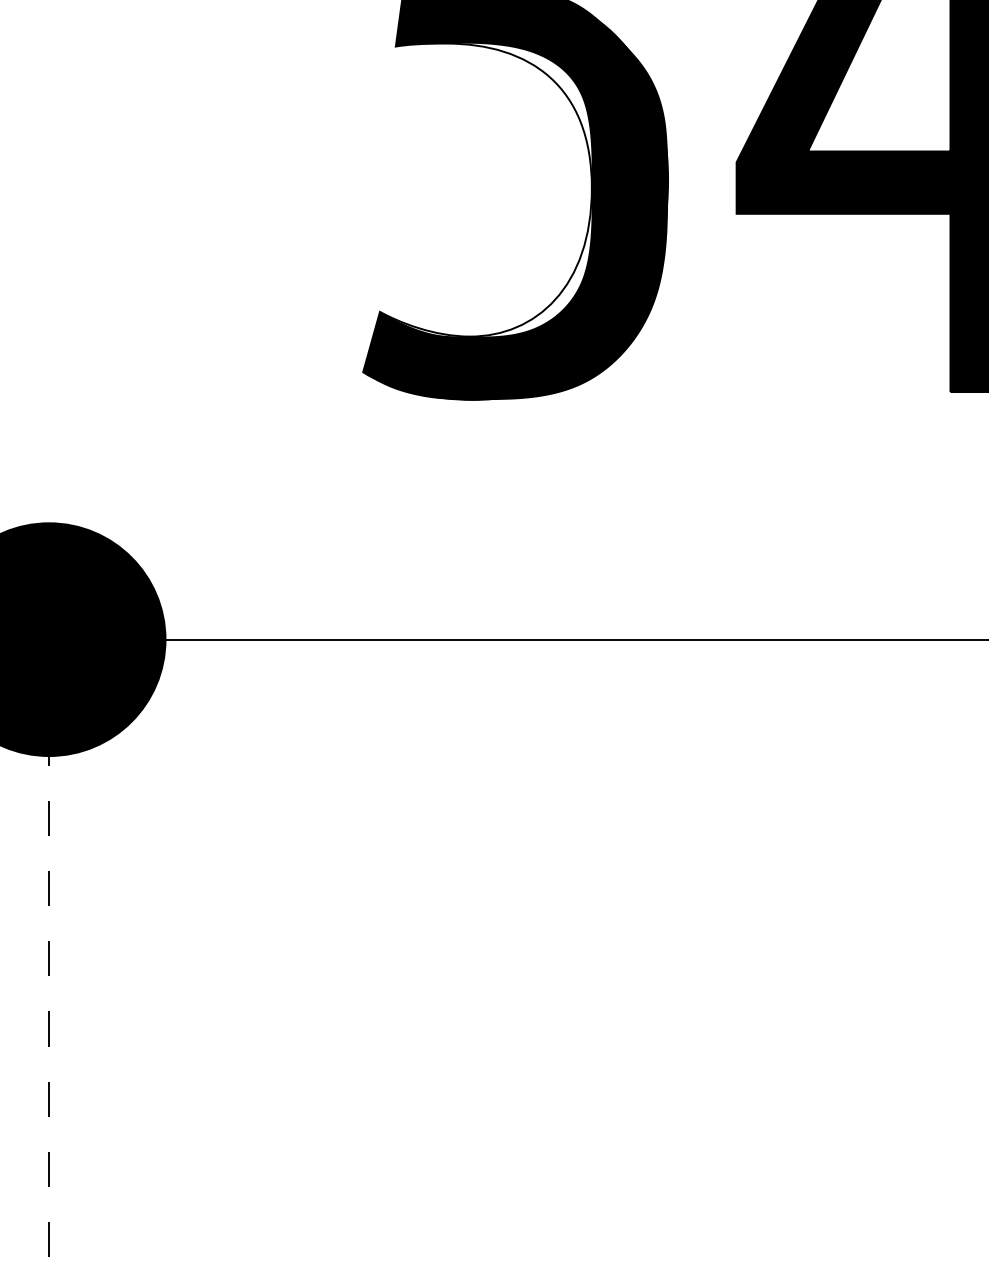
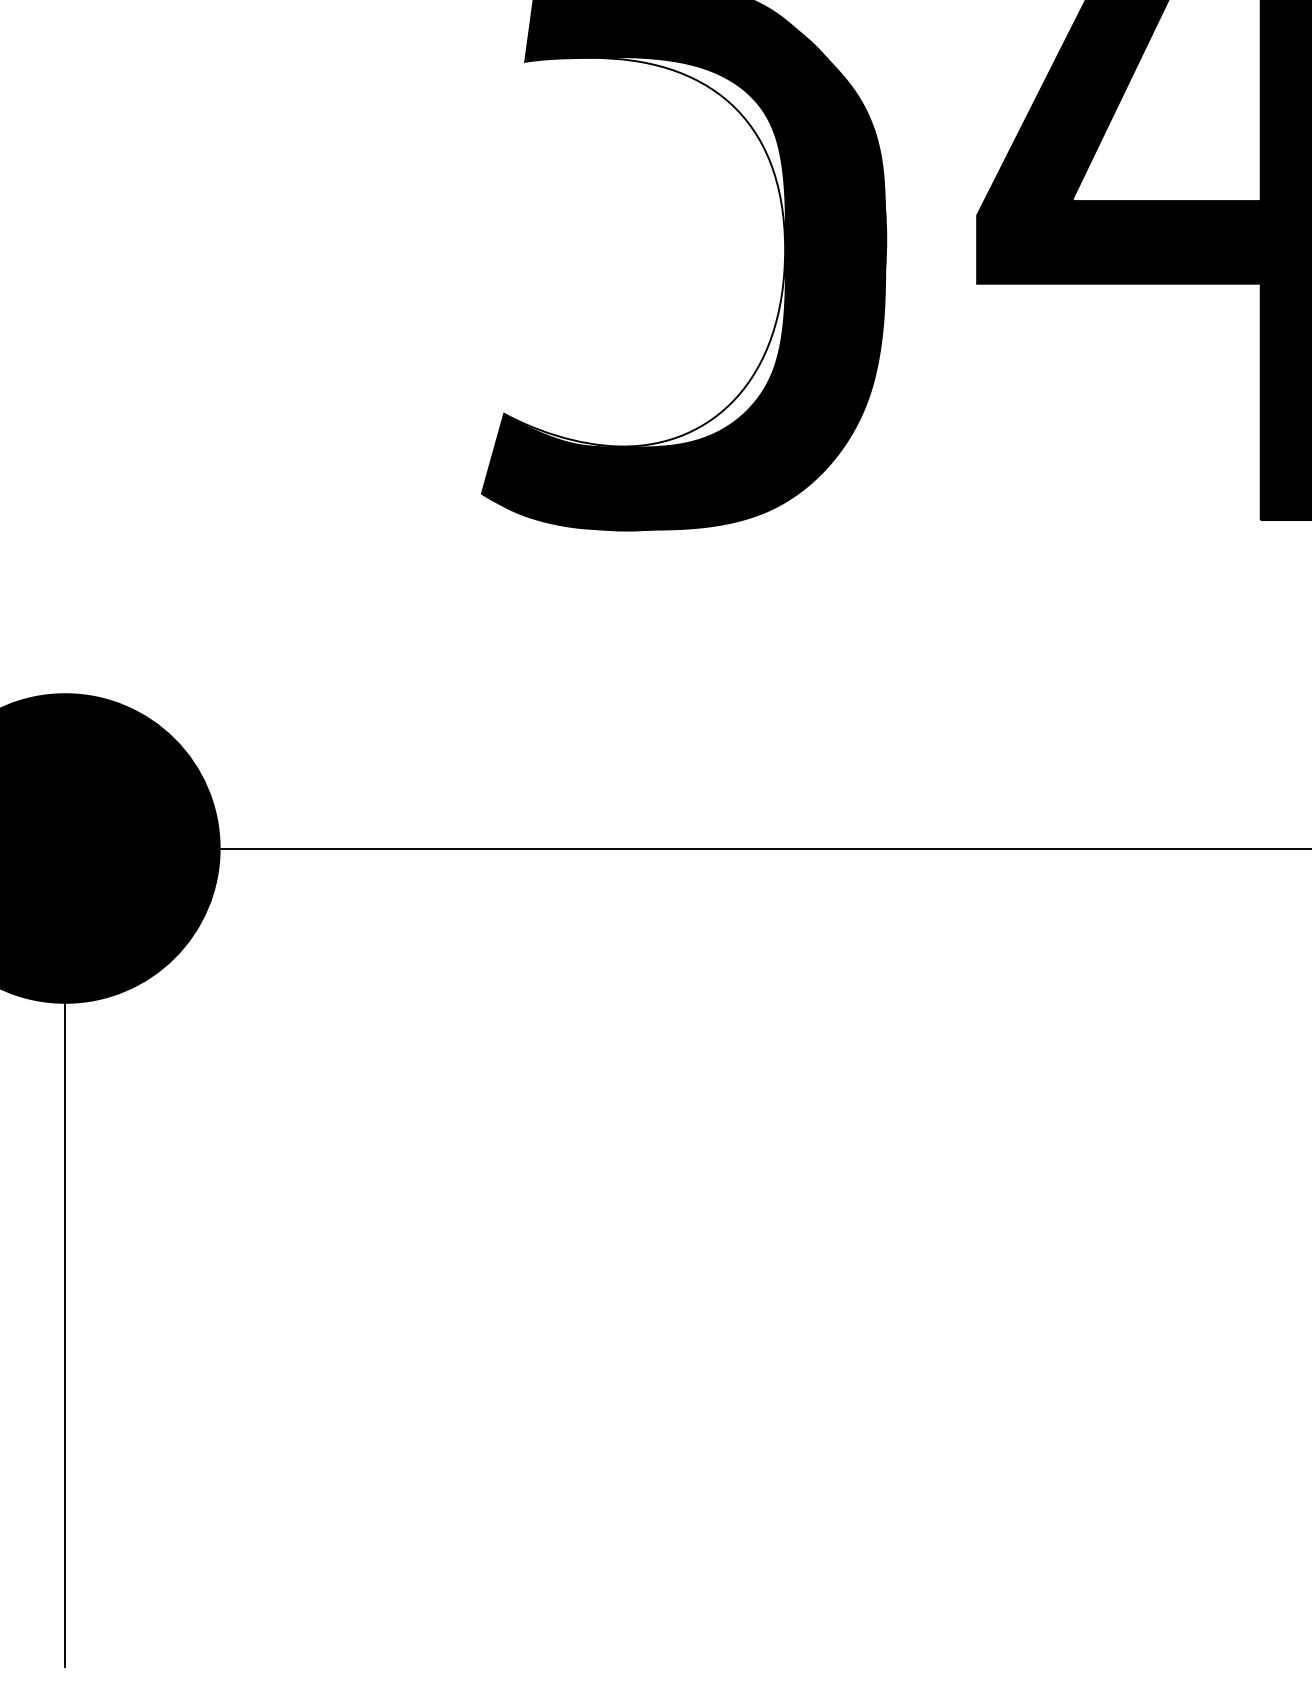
line: (49, 948) -> (65, 1258), dashed -> solid

